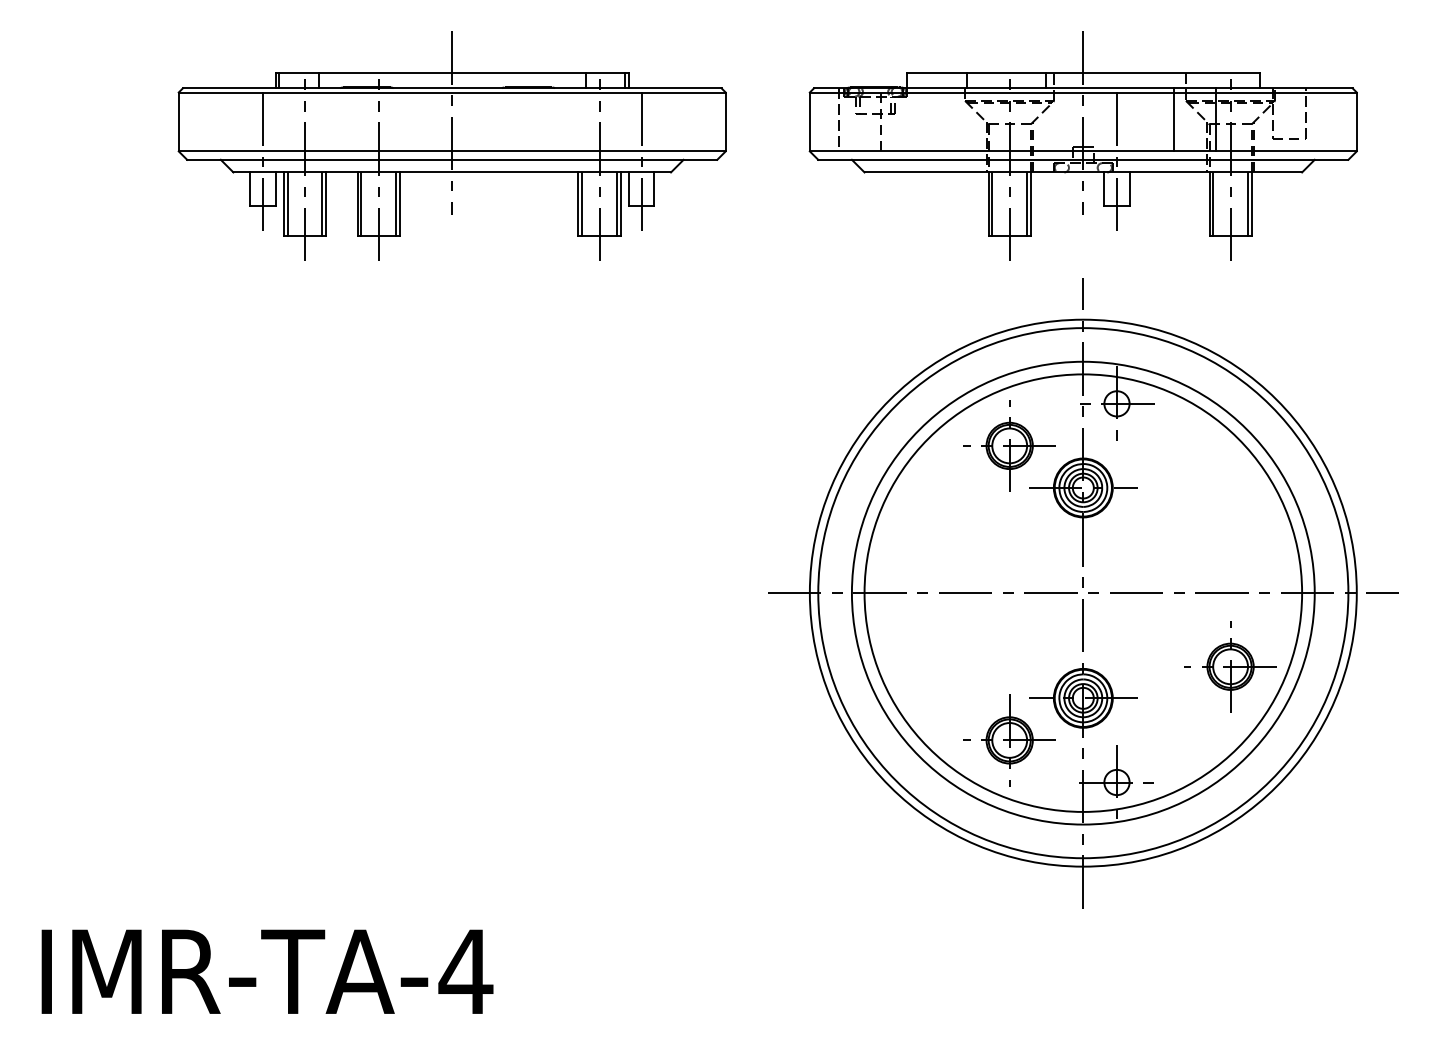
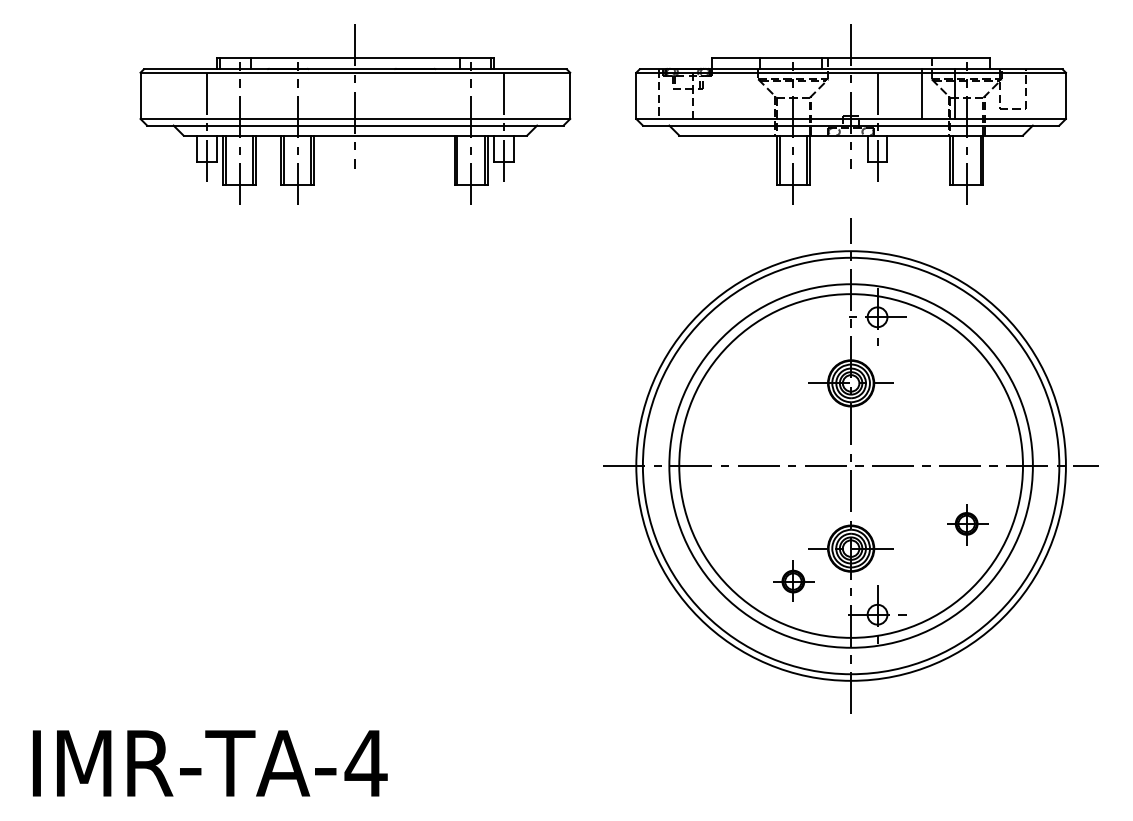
part: (1009, 446) -> (793, 350), removed
part: (1230, 666) -> (966, 523), size x0.6
part: (1009, 740) -> (793, 581), size x0.6

